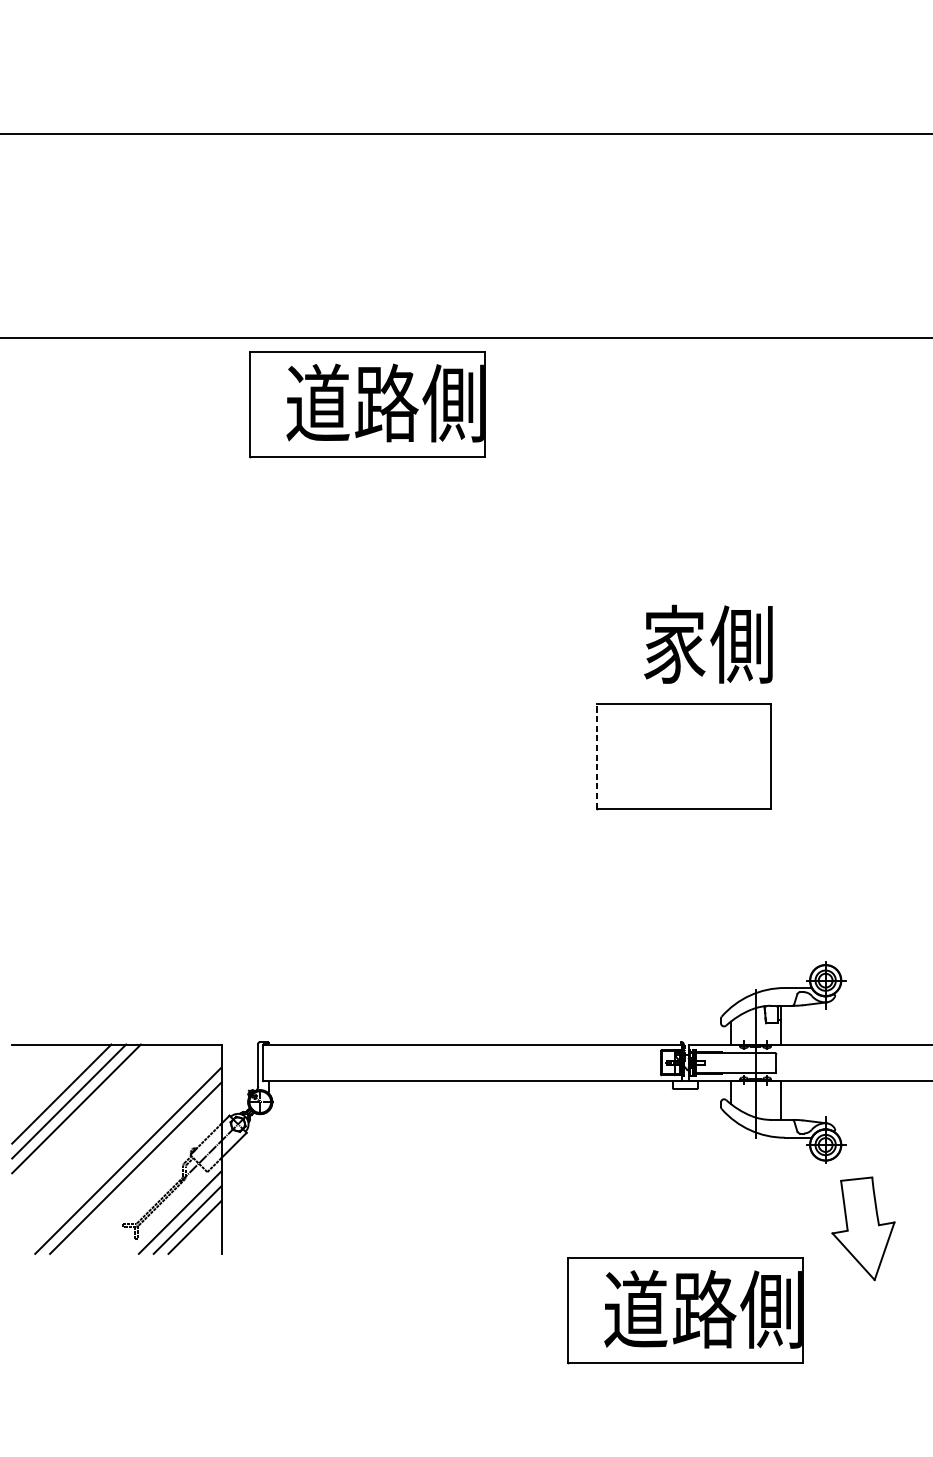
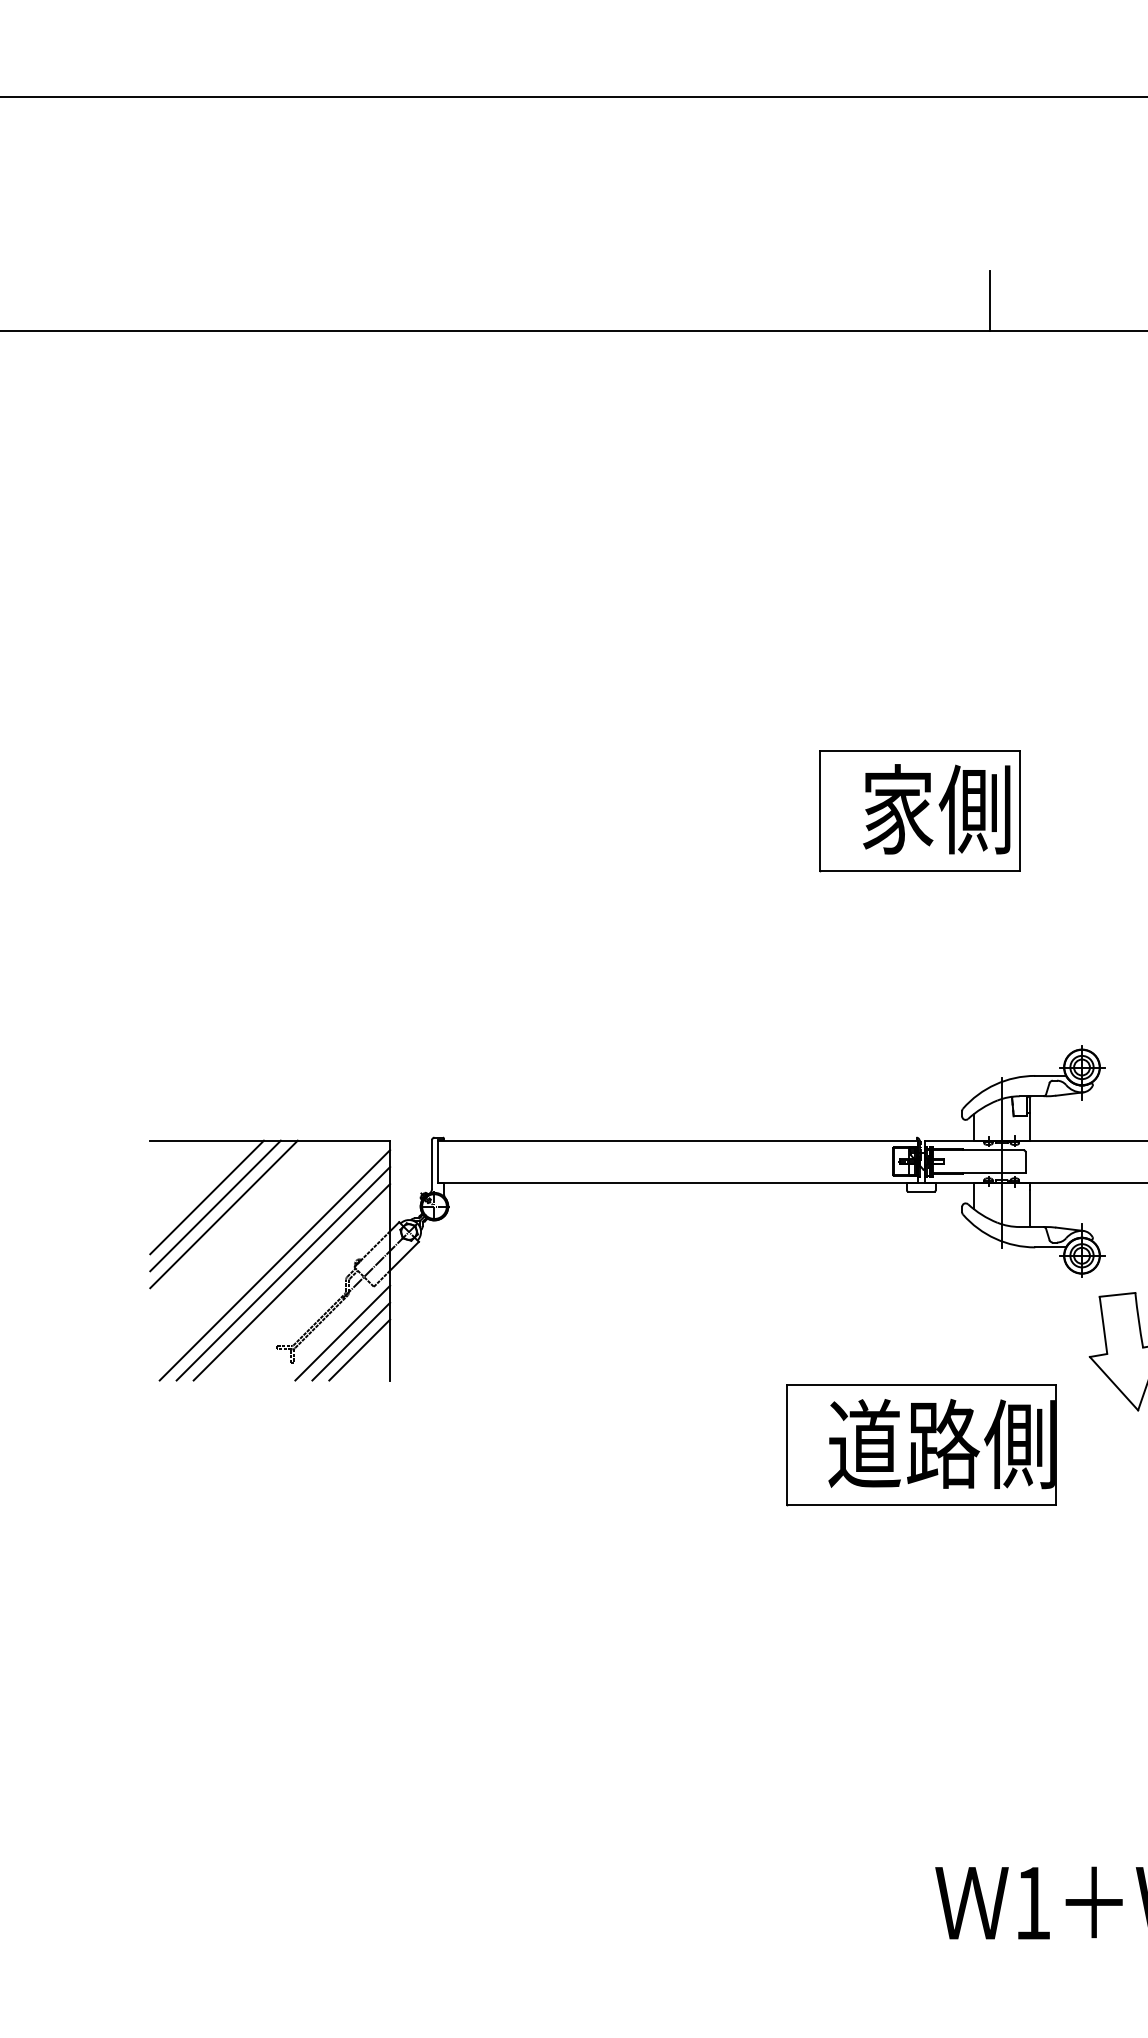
line: (744, 311) -> (989, 301), added
part: (367, 404) -> (557, 407), removed
text: (708, 644) -> (936, 809), moved
line: (597, 756) -> (820, 810), dashed -> solid
line: (120, 1153) -> (274, 1265), added

